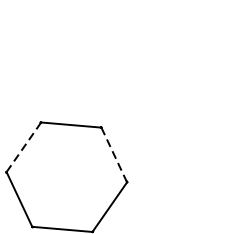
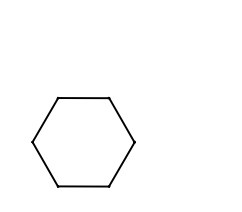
line: (23, 147) -> (45, 120), dashed -> solid
line: (113, 155) -> (121, 120), dashed -> solid

